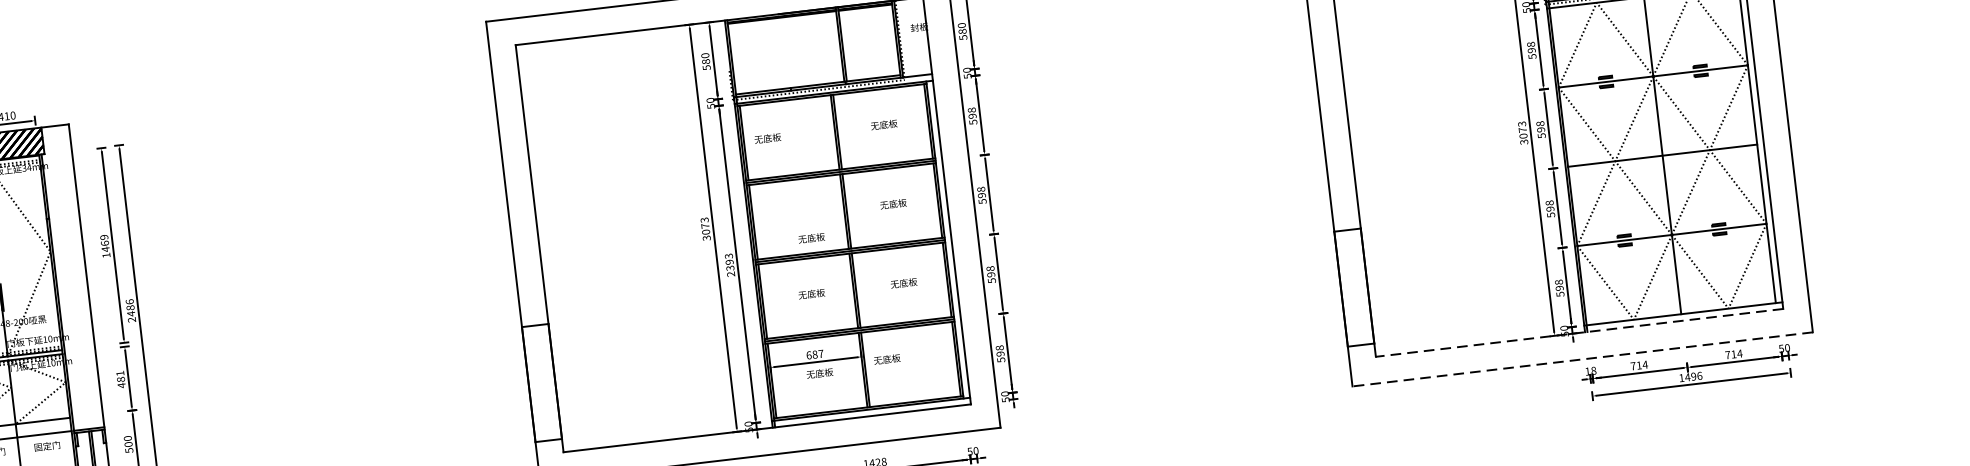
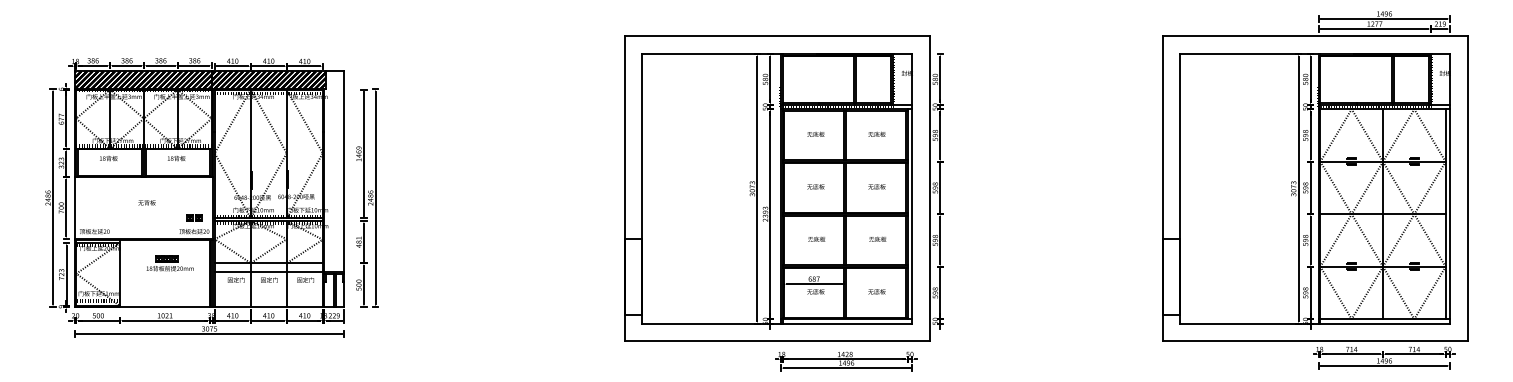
text: (767, 137) -> (815, 133), moved
text: (810, 237) -> (815, 186), moved
line: (1580, 332) -> (1315, 323), dashed -> solid
text: (886, 359) -> (876, 291), moved
line: (1581, 360) -> (1314, 341), dashed -> solid

